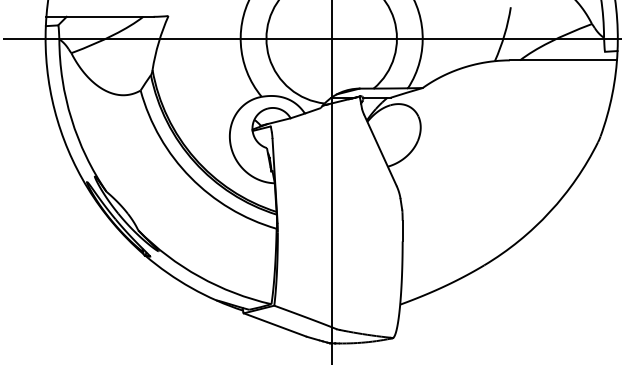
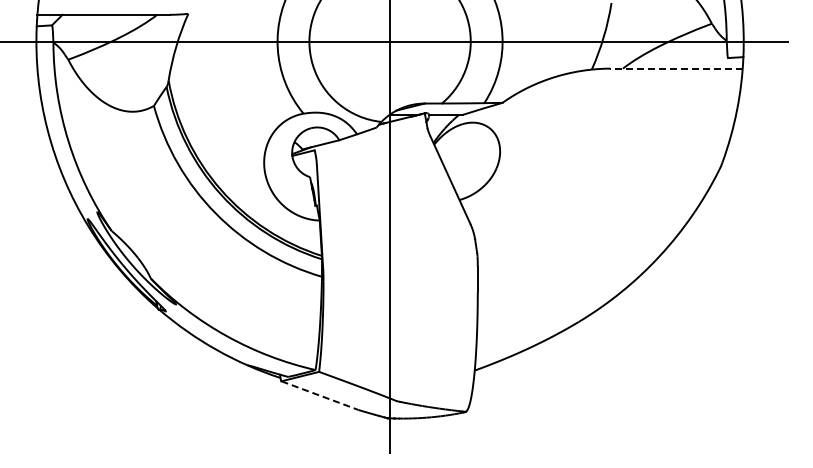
line: (563, 60) -> (676, 68), solid -> dashed
line: (275, 324) -> (320, 395), solid -> dashed

